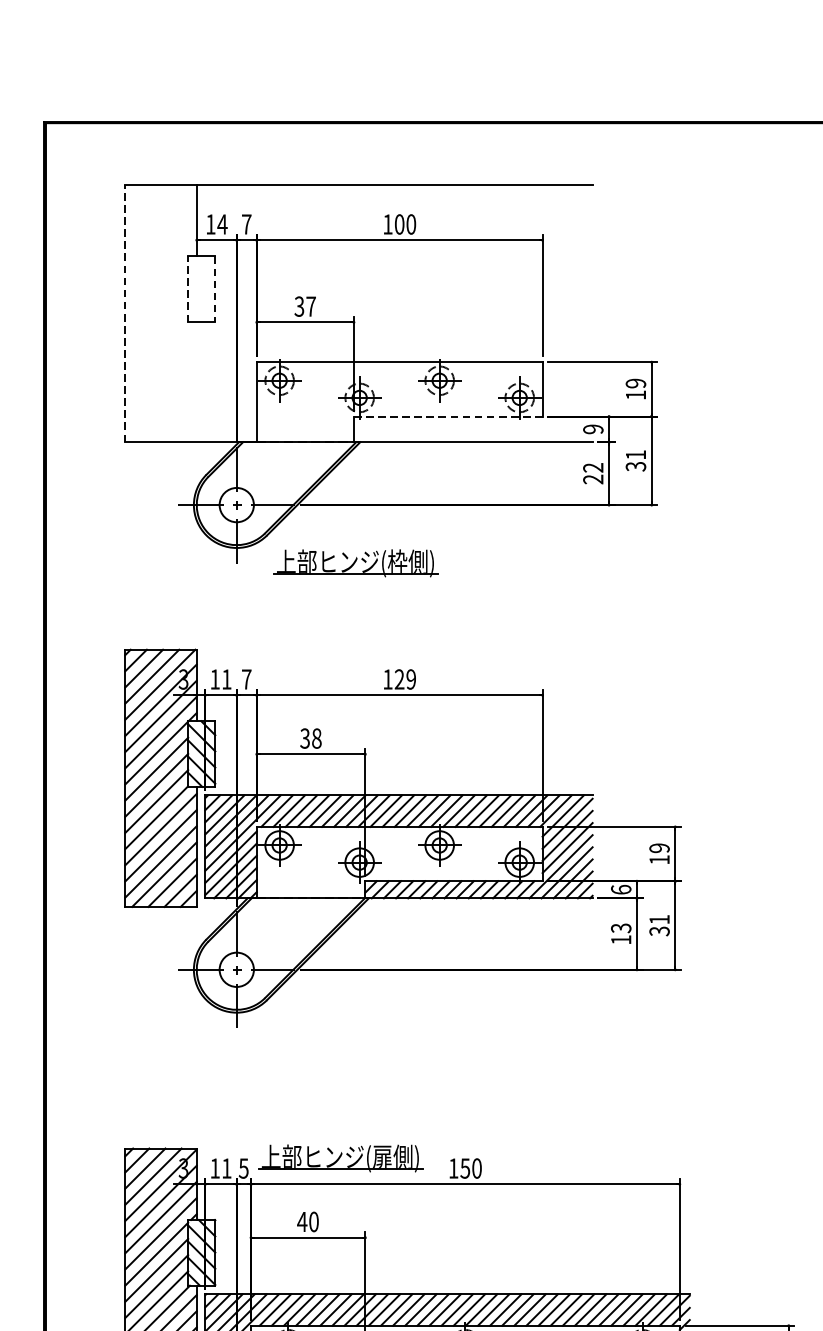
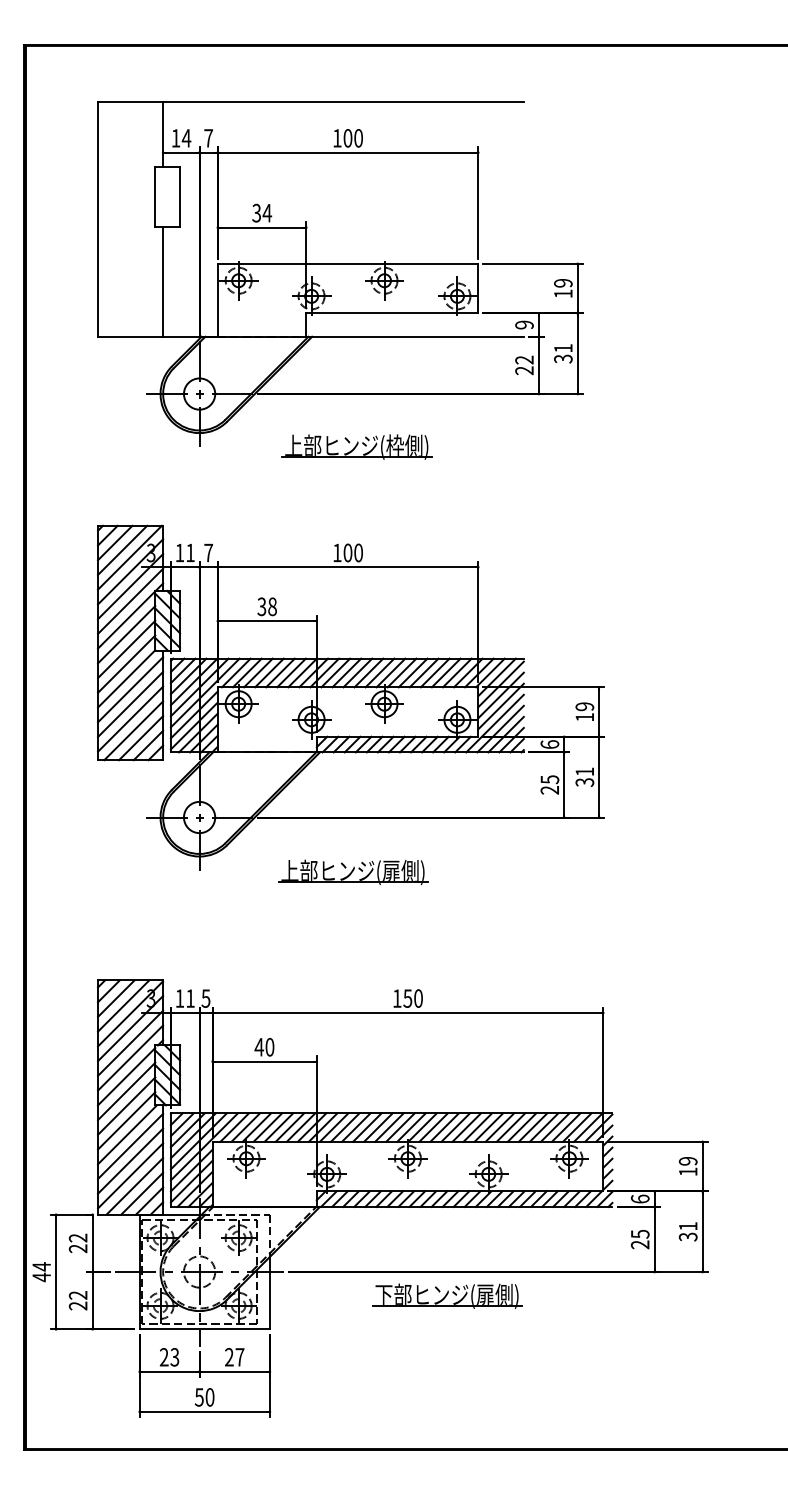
line: (188, 289) -> (155, 197), dashed -> solid
line: (215, 289) -> (180, 197), dashed -> solid
text: (311, 306) -> (267, 213), 37 -> 34
line: (125, 313) -> (98, 219), dashed -> solid
line: (197, 381) -> (163, 281), added
line: (448, 416) -> (392, 313), dashed -> solid
part: (355, 562) -> (356, 446), moved
text: (404, 678) -> (352, 552), 129 -> 100
text: (620, 933) -> (549, 784), 13 -> 25
part: (340, 1158) -> (353, 872), moved

